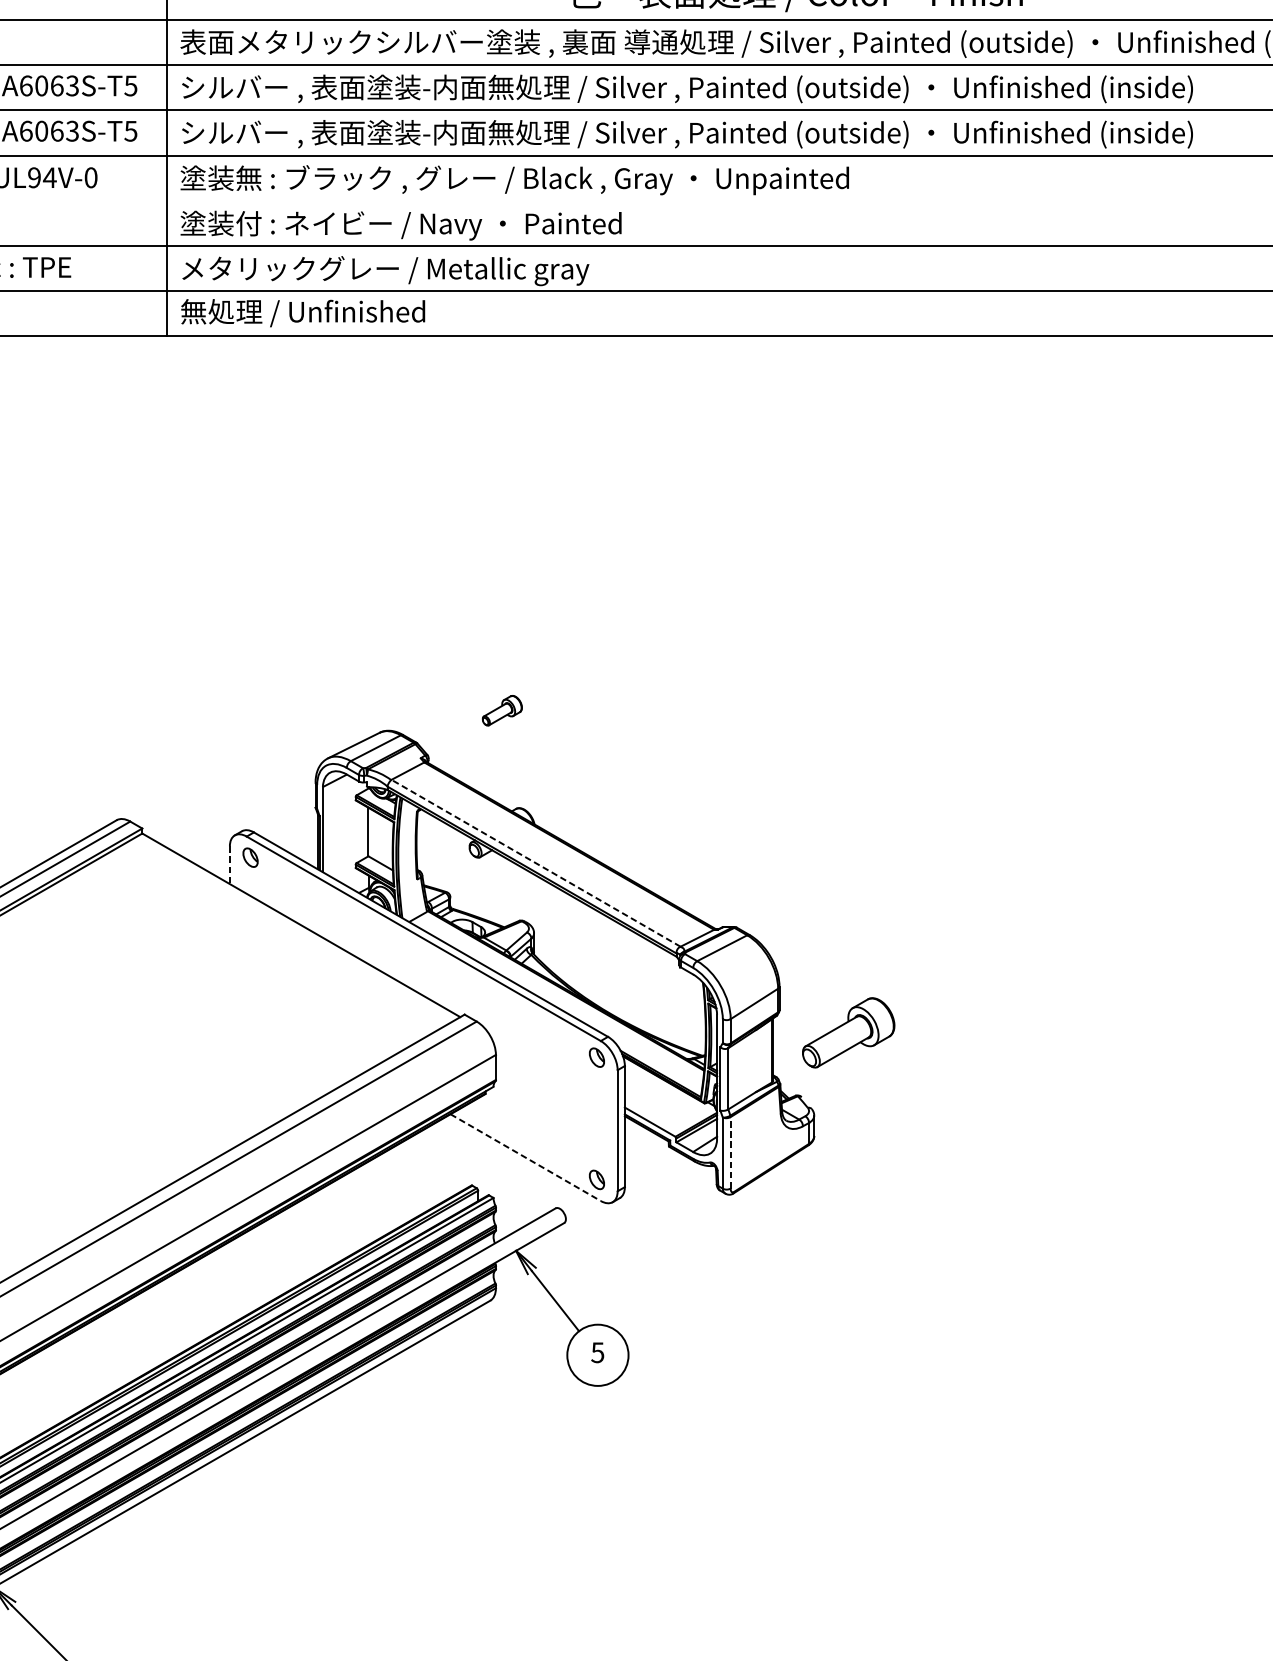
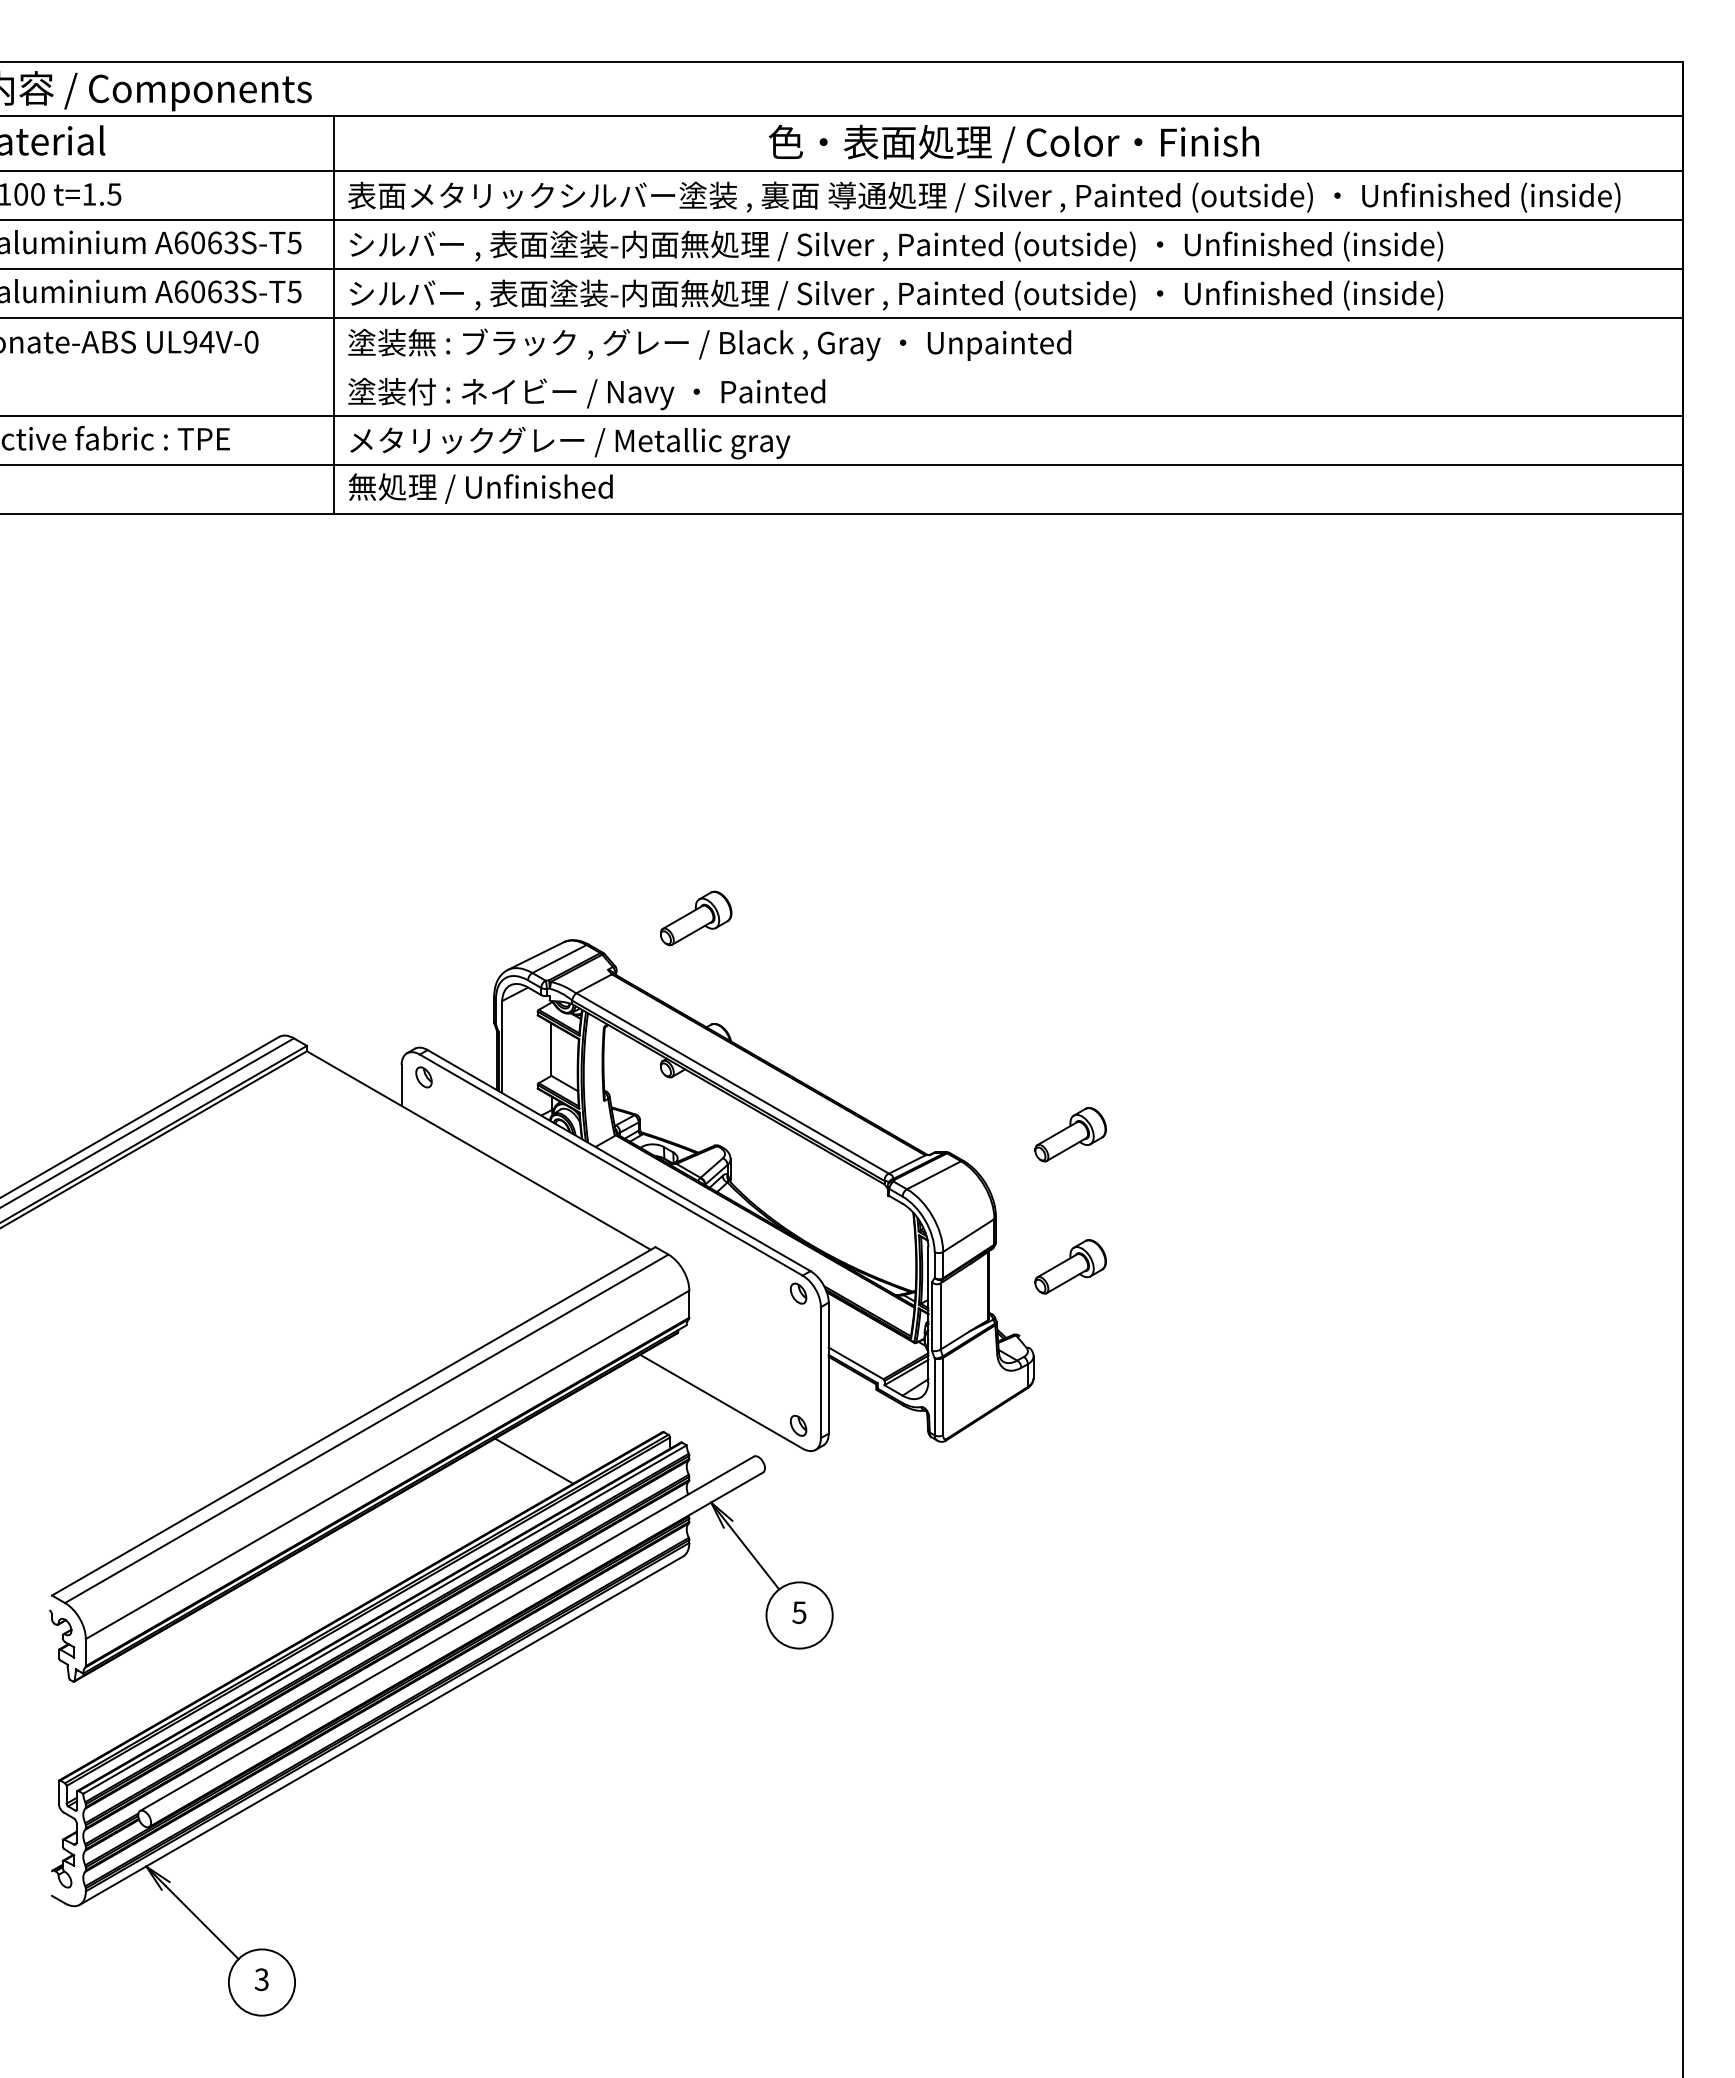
part: (502, 710) -> (696, 918), size x1.67
line: (535, 863) -> (732, 1083), dashed -> solid
line: (229, 866) -> (401, 1086), dashed -> solid
part: (848, 910) -> (1070, 1134), added
part: (848, 1032) -> (1070, 1266), size x0.71
line: (731, 1152) -> (943, 1396), dashed -> solid
line: (525, 1157) -> (721, 1401), dashed -> solid
line: (352, 1211) -> (534, 1460), added

